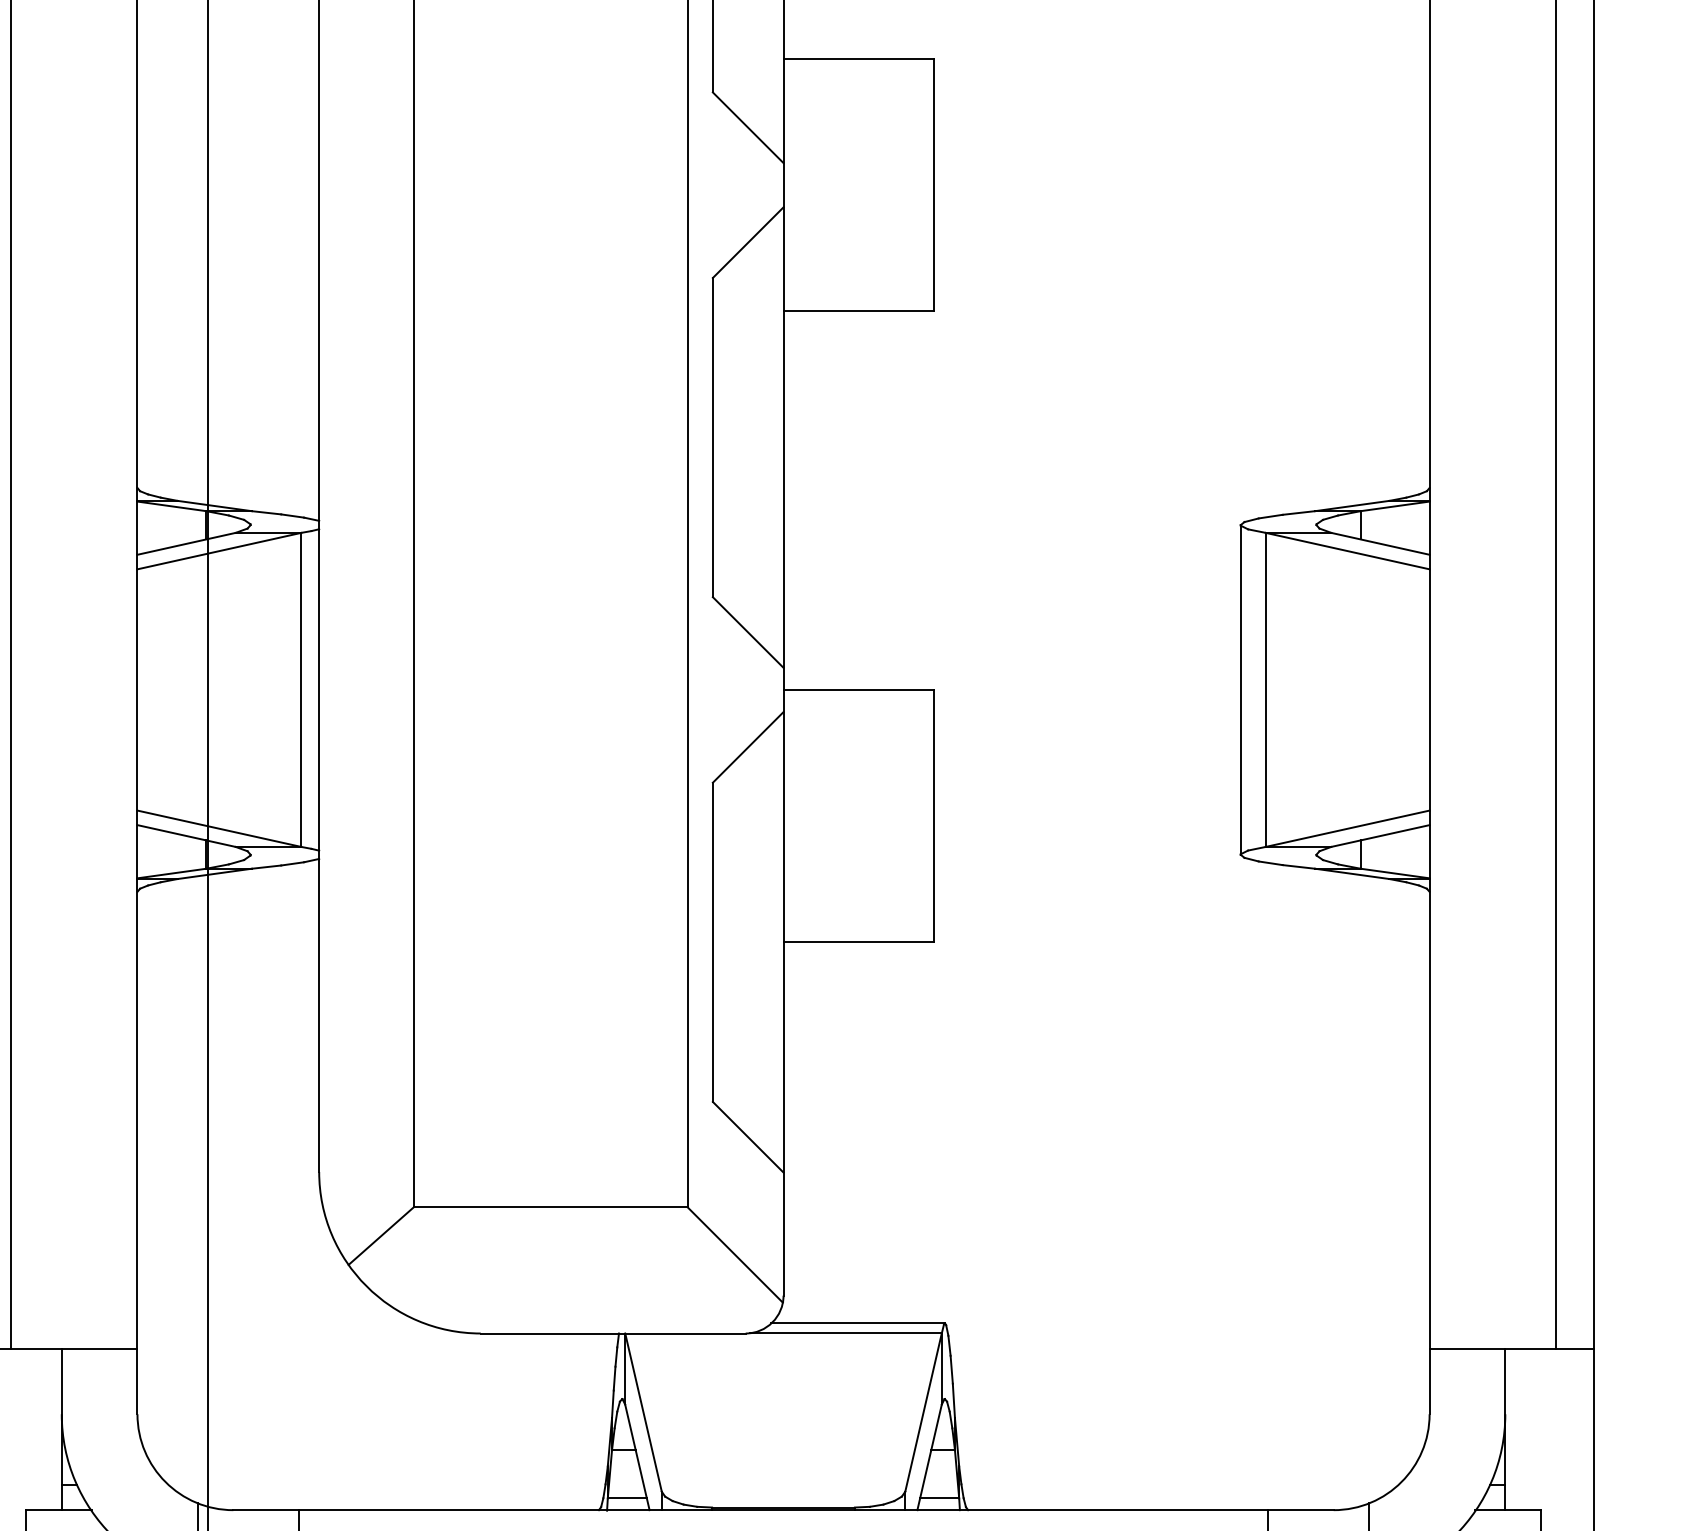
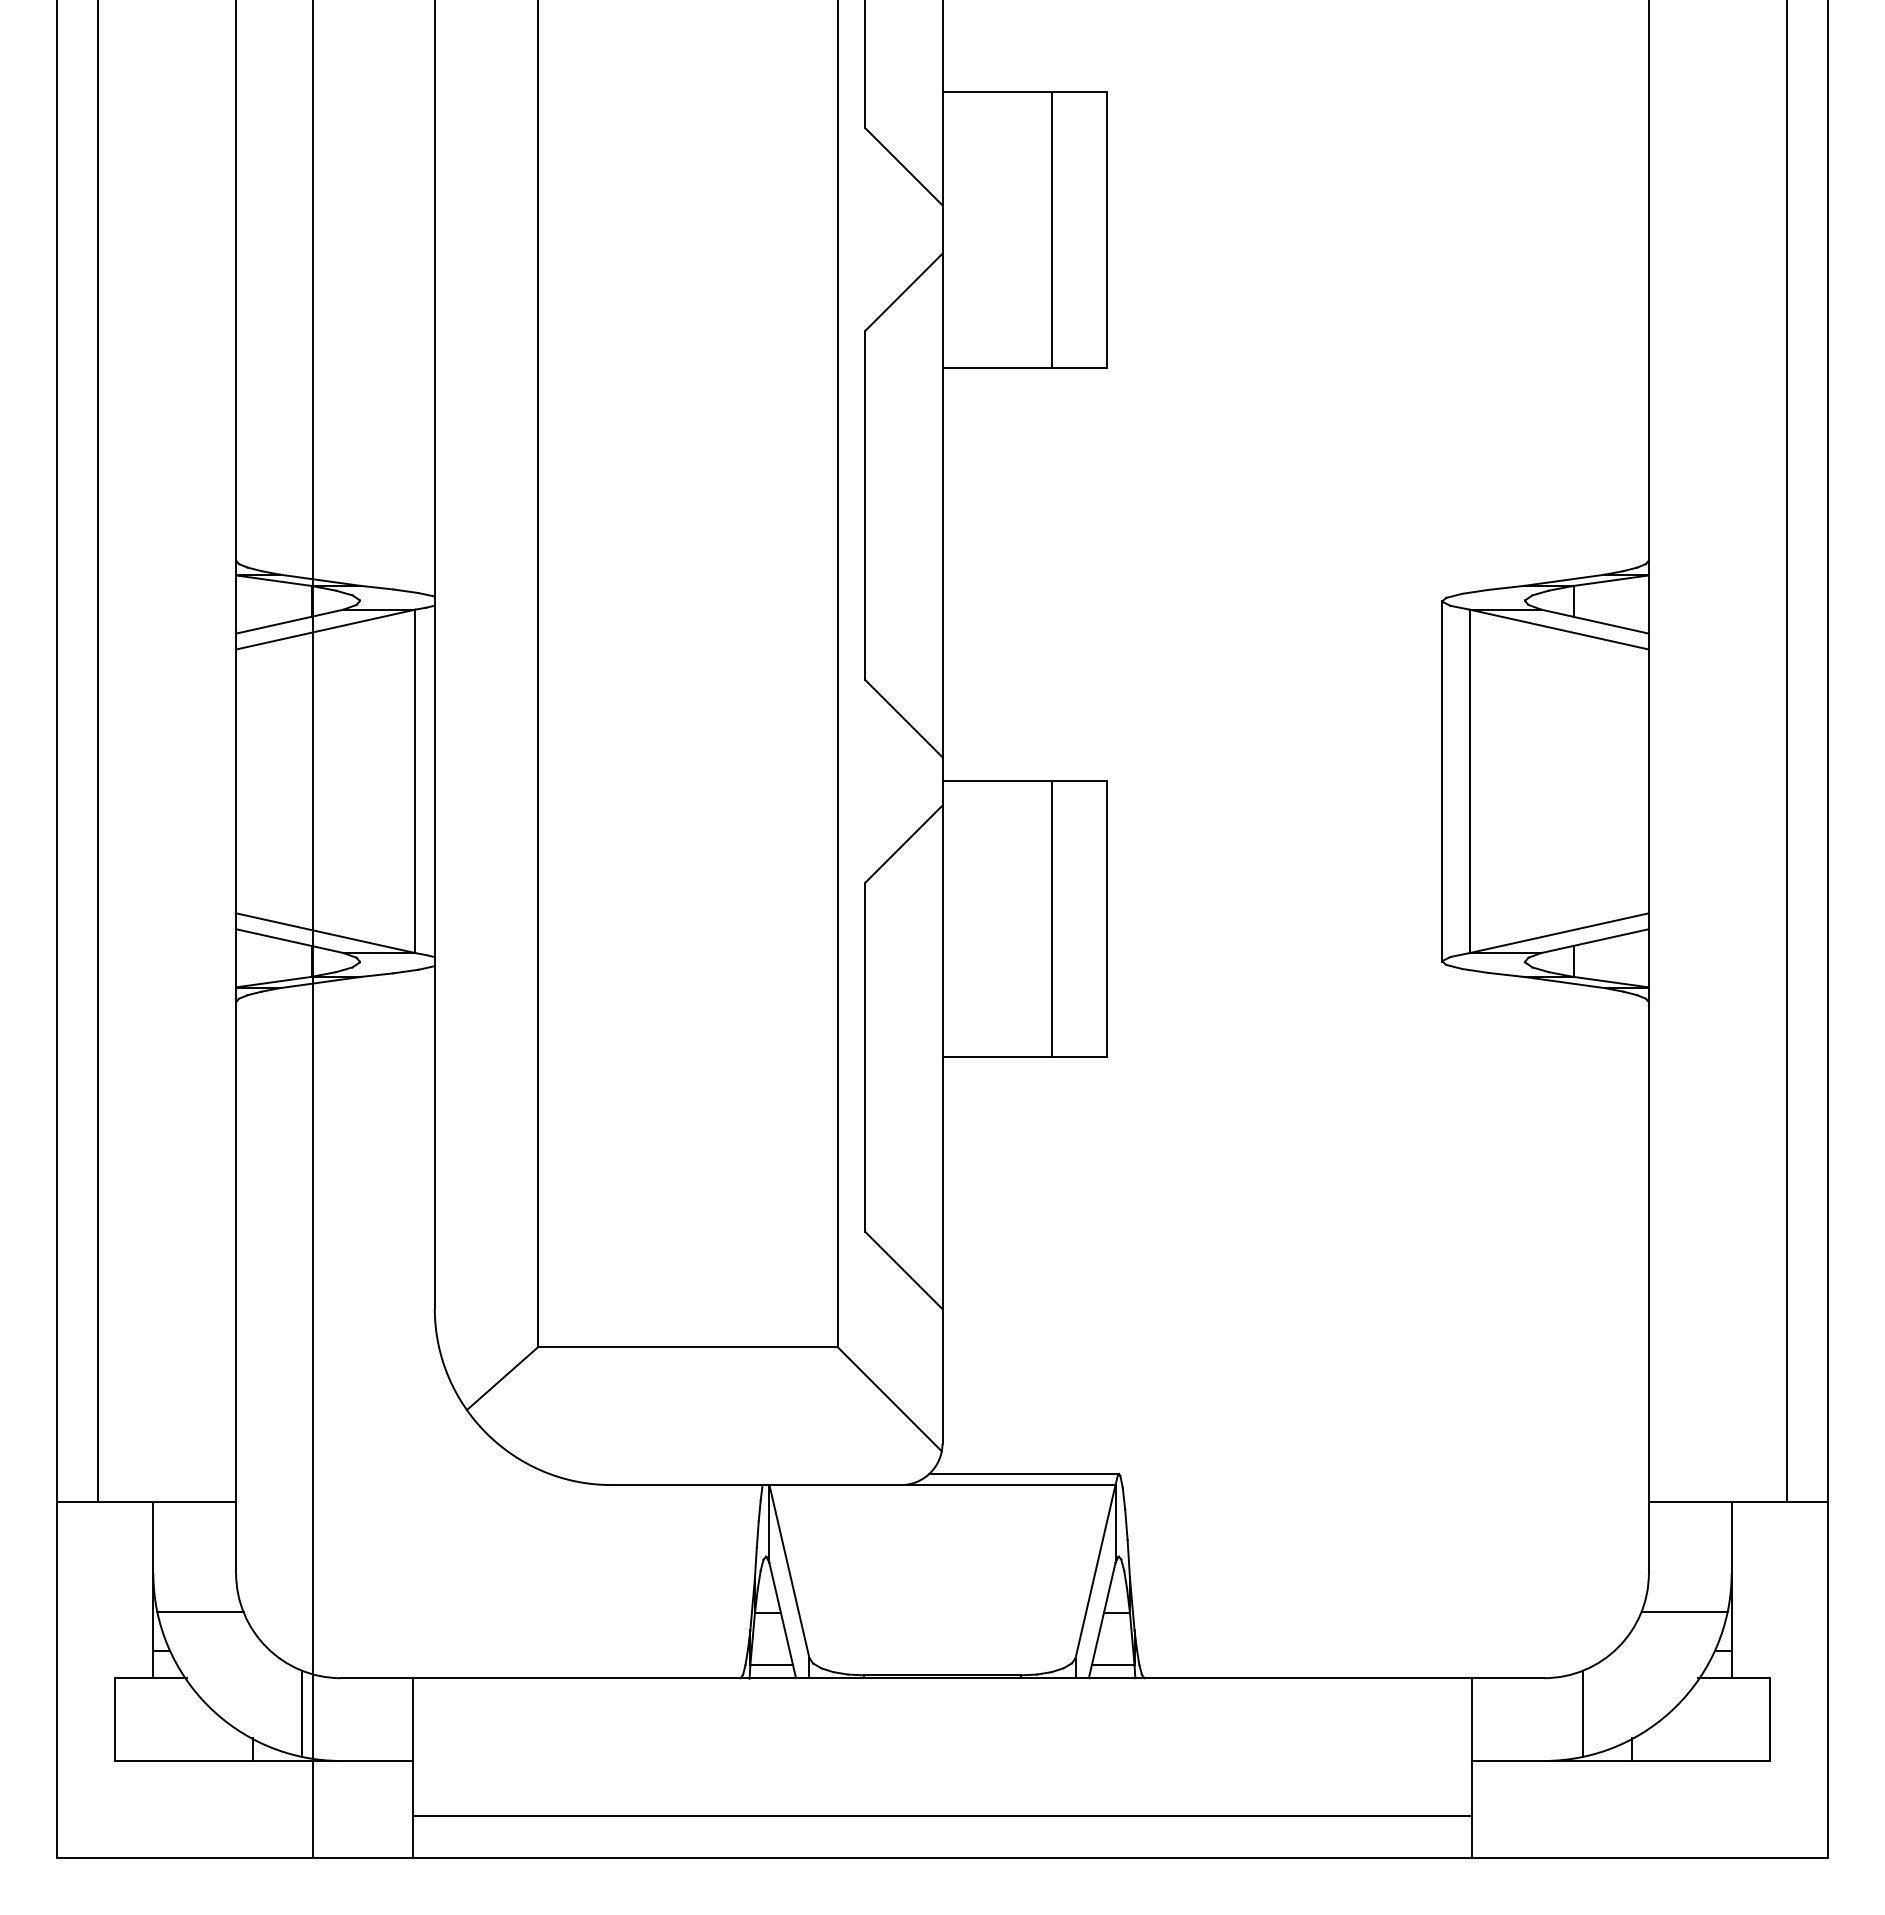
line: (884, 185) -> (1052, 229), added
line: (884, 816) -> (1052, 919), added
line: (104, 1449) -> (200, 1611), added
line: (1462, 1449) -> (1684, 1611), added

